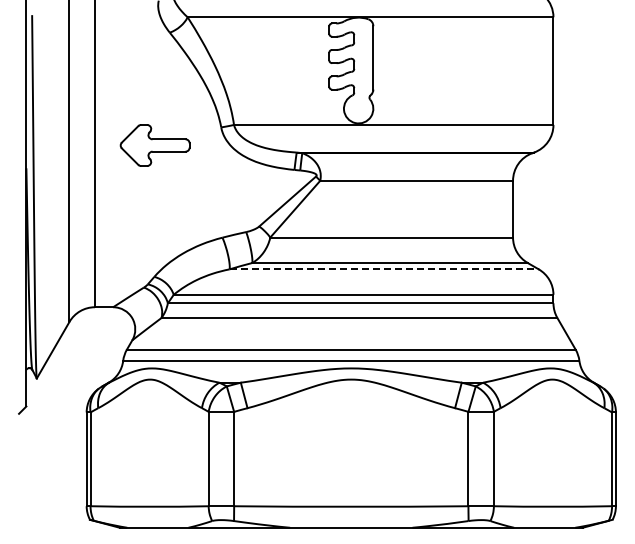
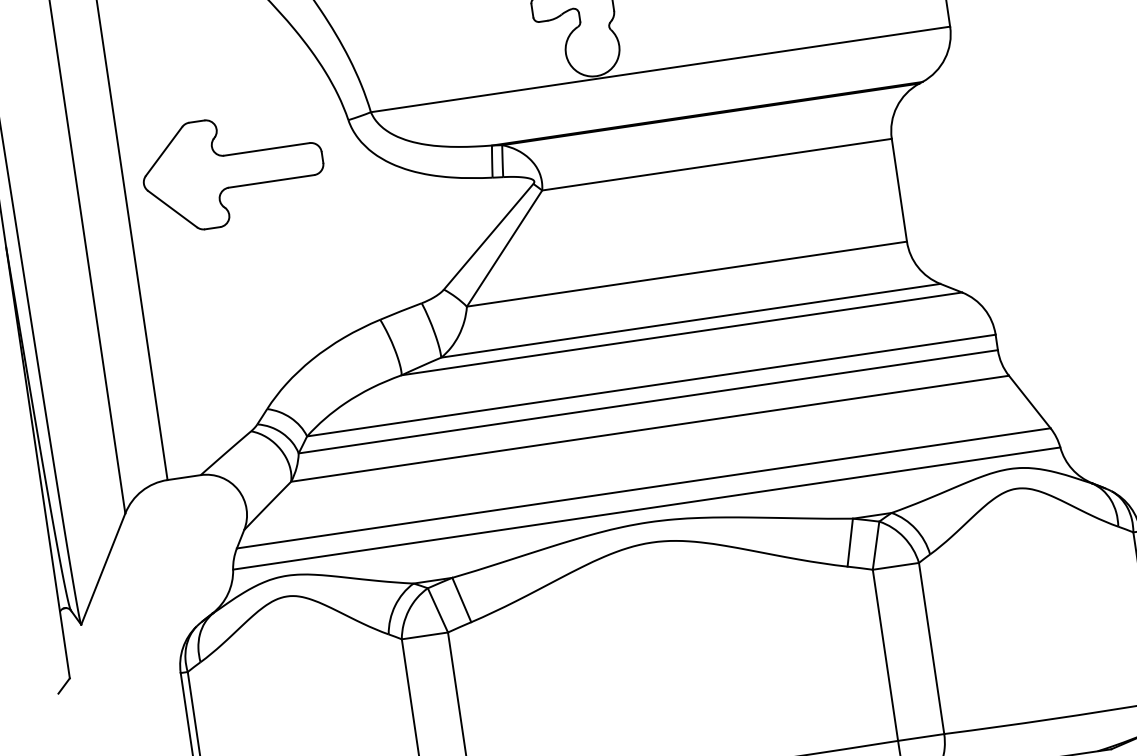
part: (155, 145) -> (234, 170), size x1.43
line: (384, 269) -> (682, 334), dashed -> solid

